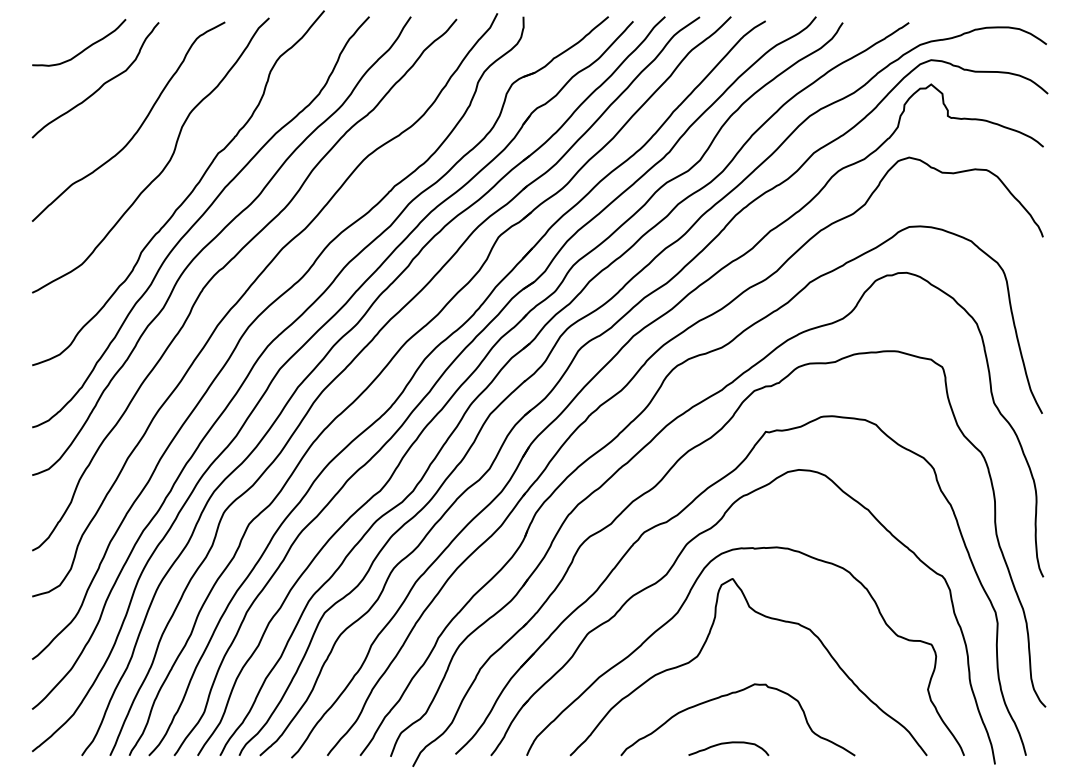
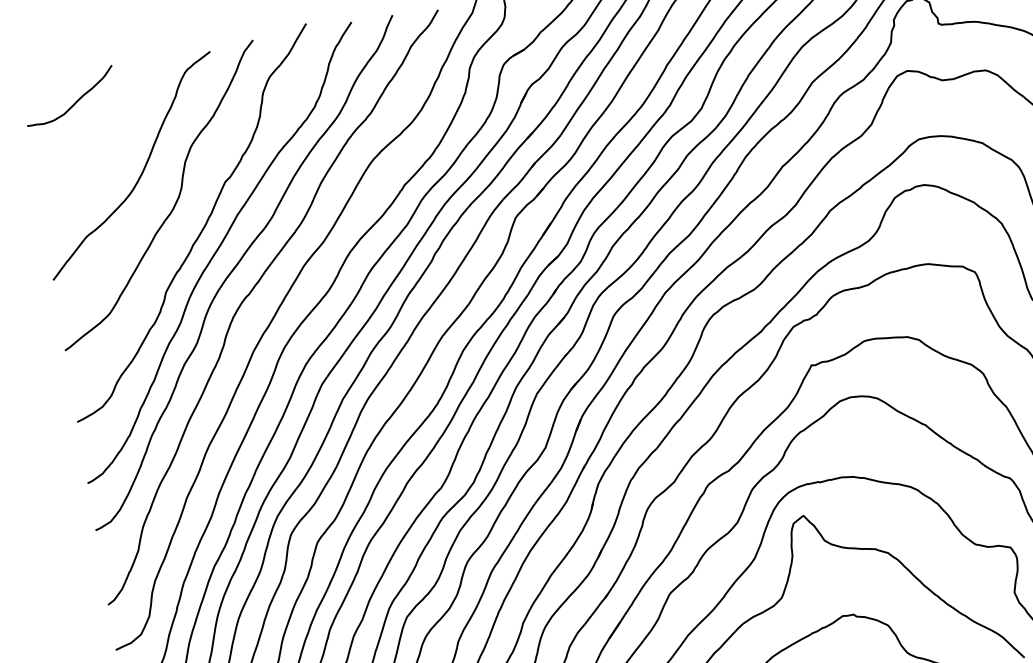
curve: (101, 85) -> (98, 134), removed

